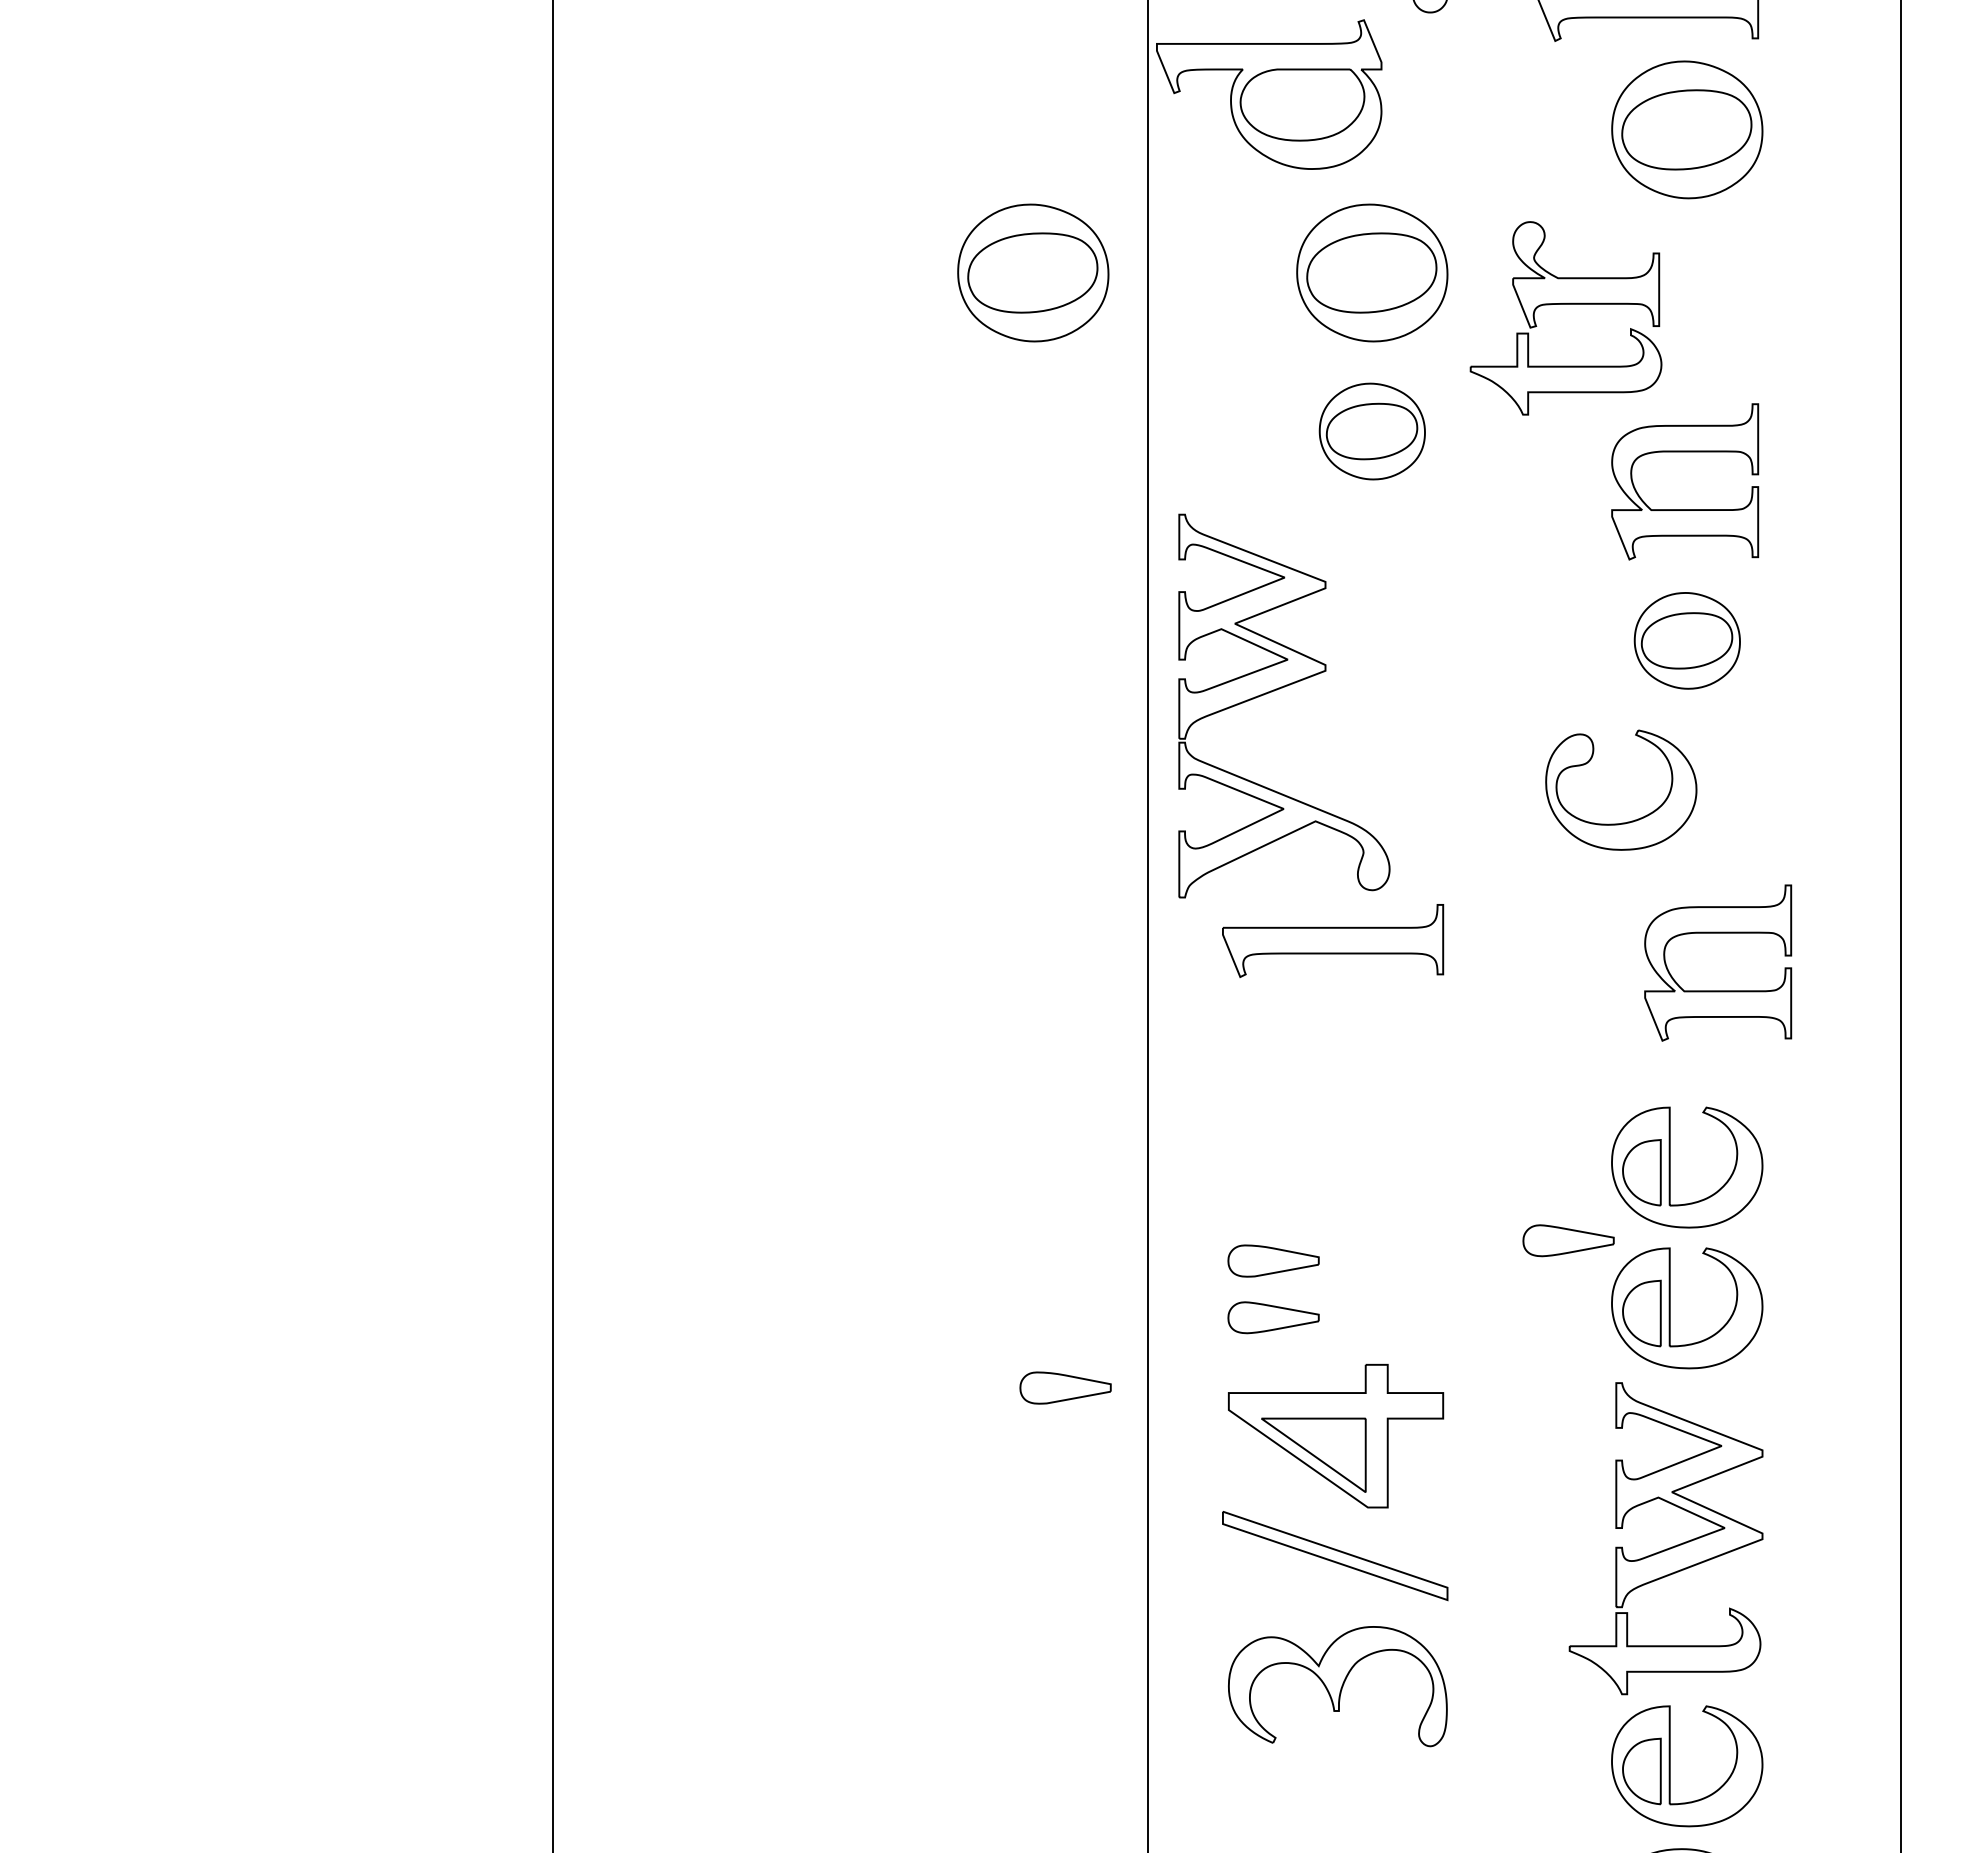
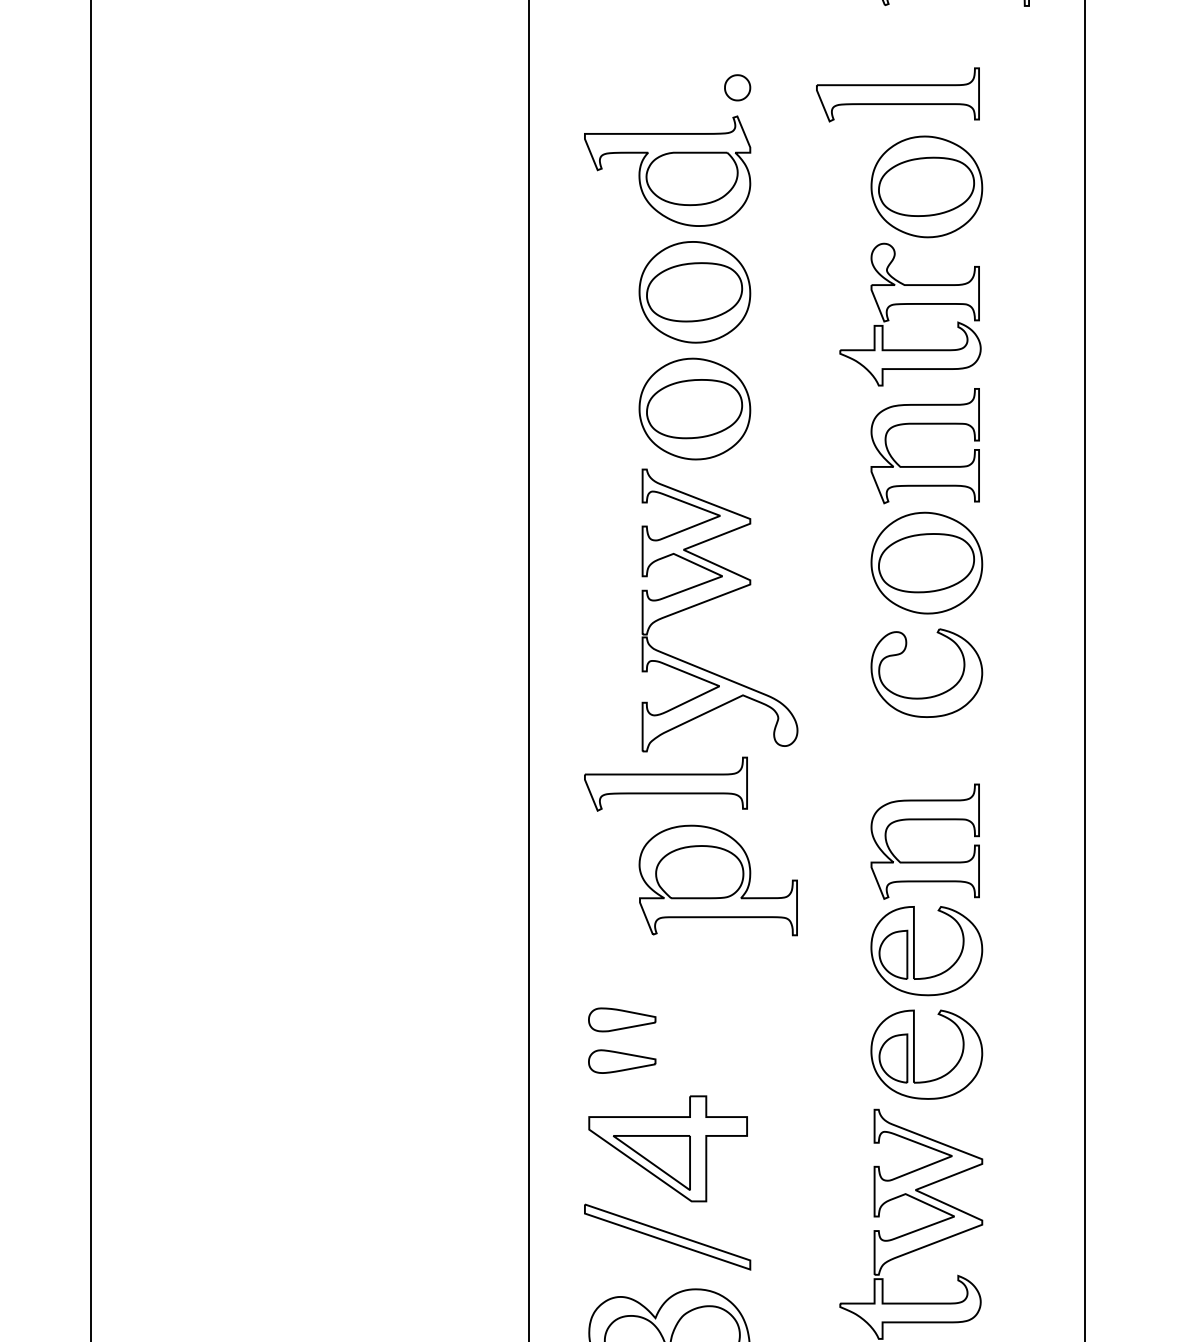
part: (1269, 94) -> (667, 171), moved
part: (1033, 272) -> (445, 291), removed
part: (1565, 304) -> (910, 304), moved
part: (1372, 431) -> (695, 409), size x1.43
part: (1687, 640) -> (927, 562), size x1.43
part: (1277, 690) -> (714, 599), moved
part: (1627, 821) -> (931, 696), moved
part: (1718, 990) -> (925, 861), moved
part: (1403, 1071) -> (717, 880), added
part: (1568, 1240) -> (839, 1004), removed
part: (1065, 1387) -> (468, 1113), removed

